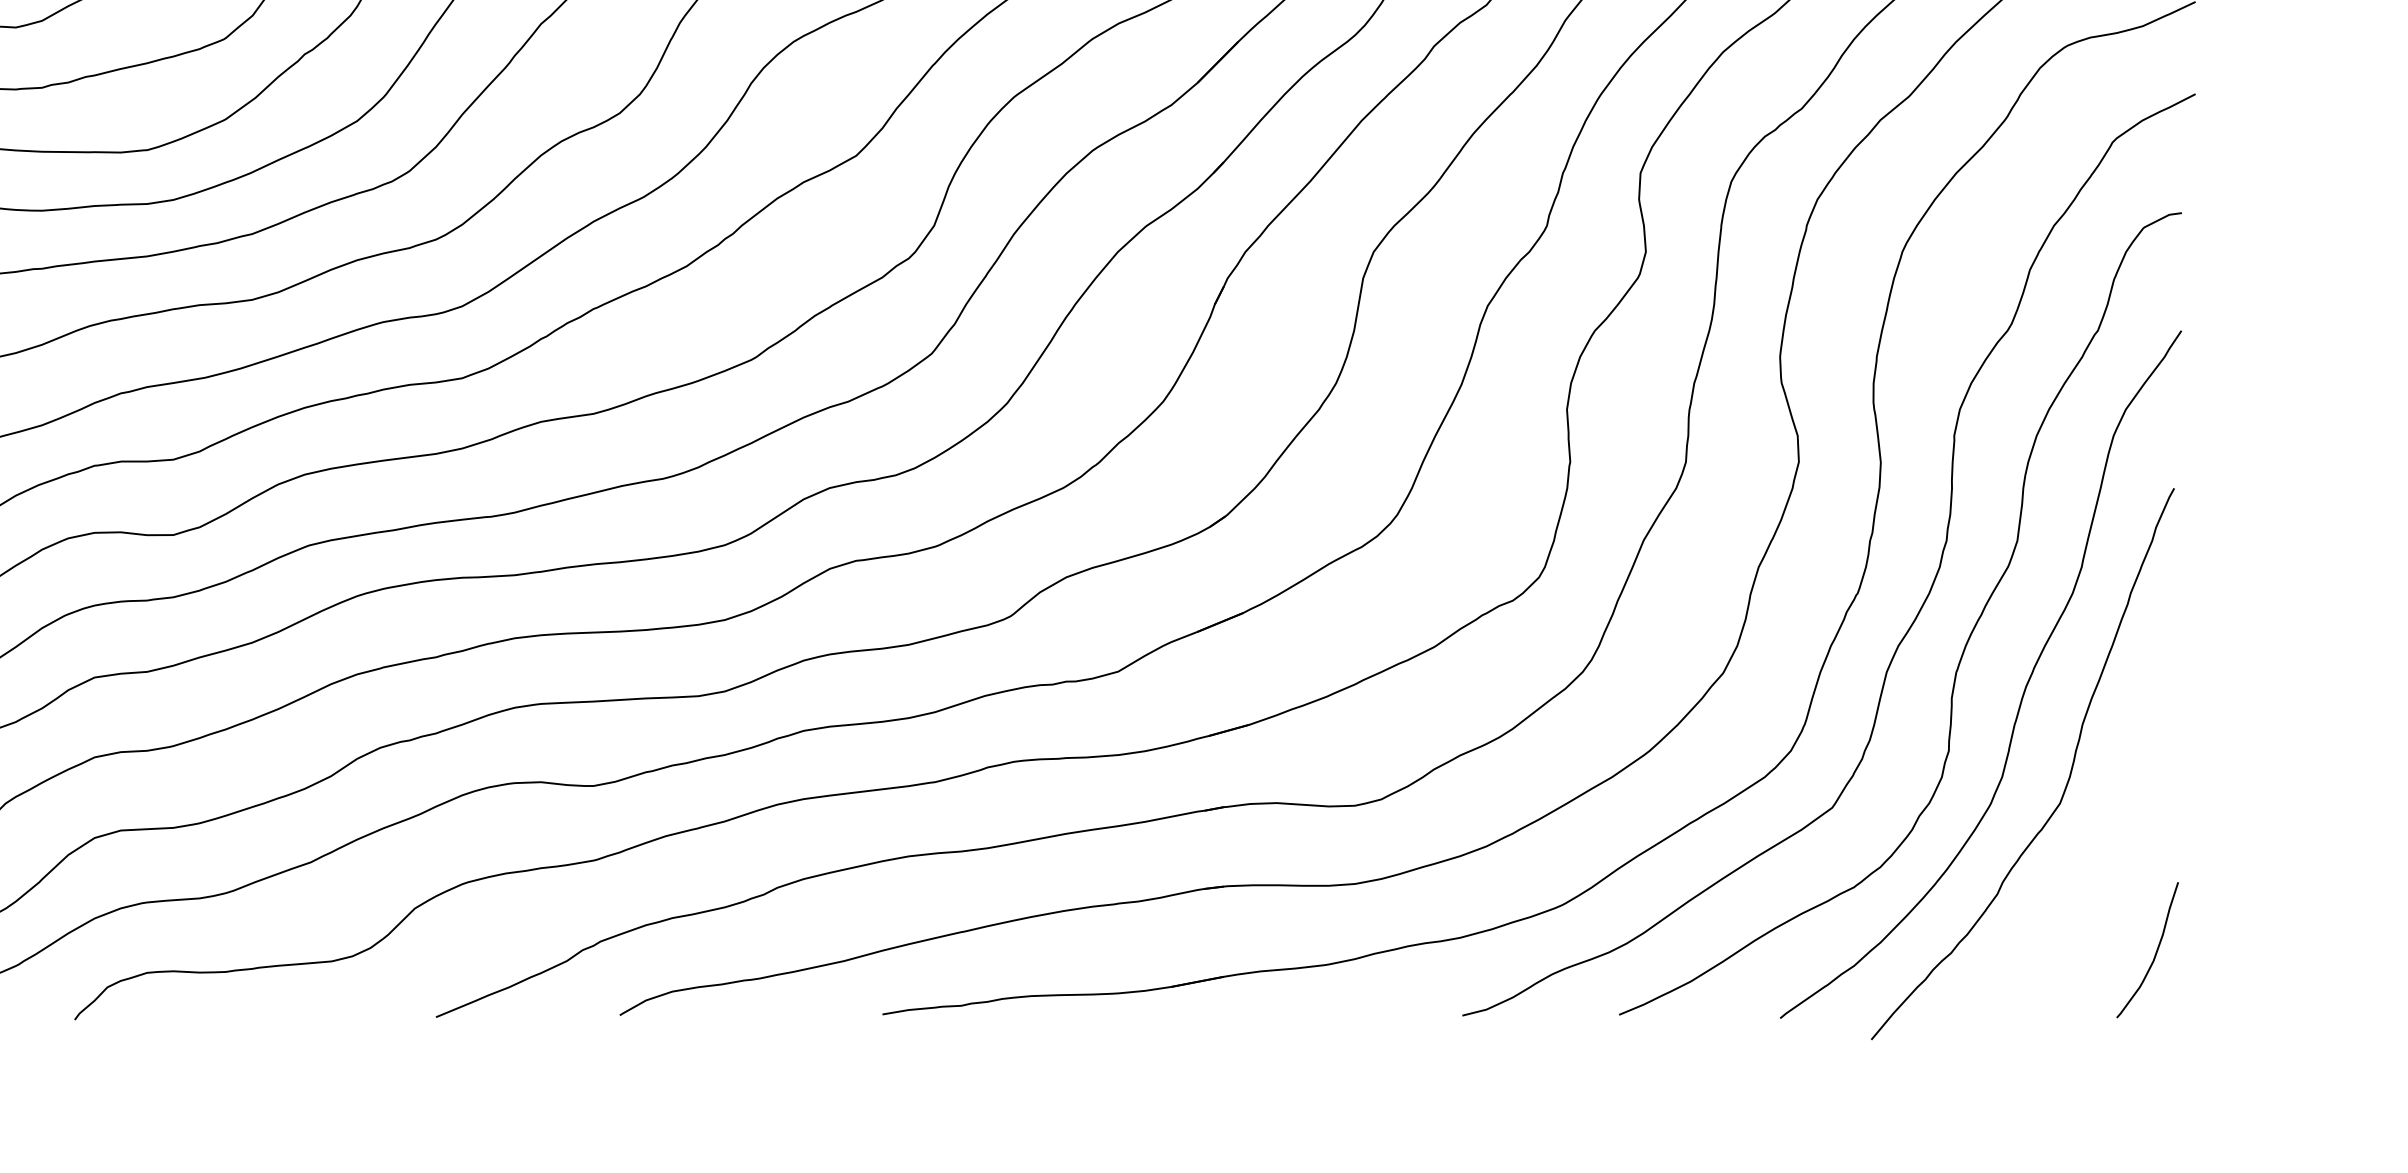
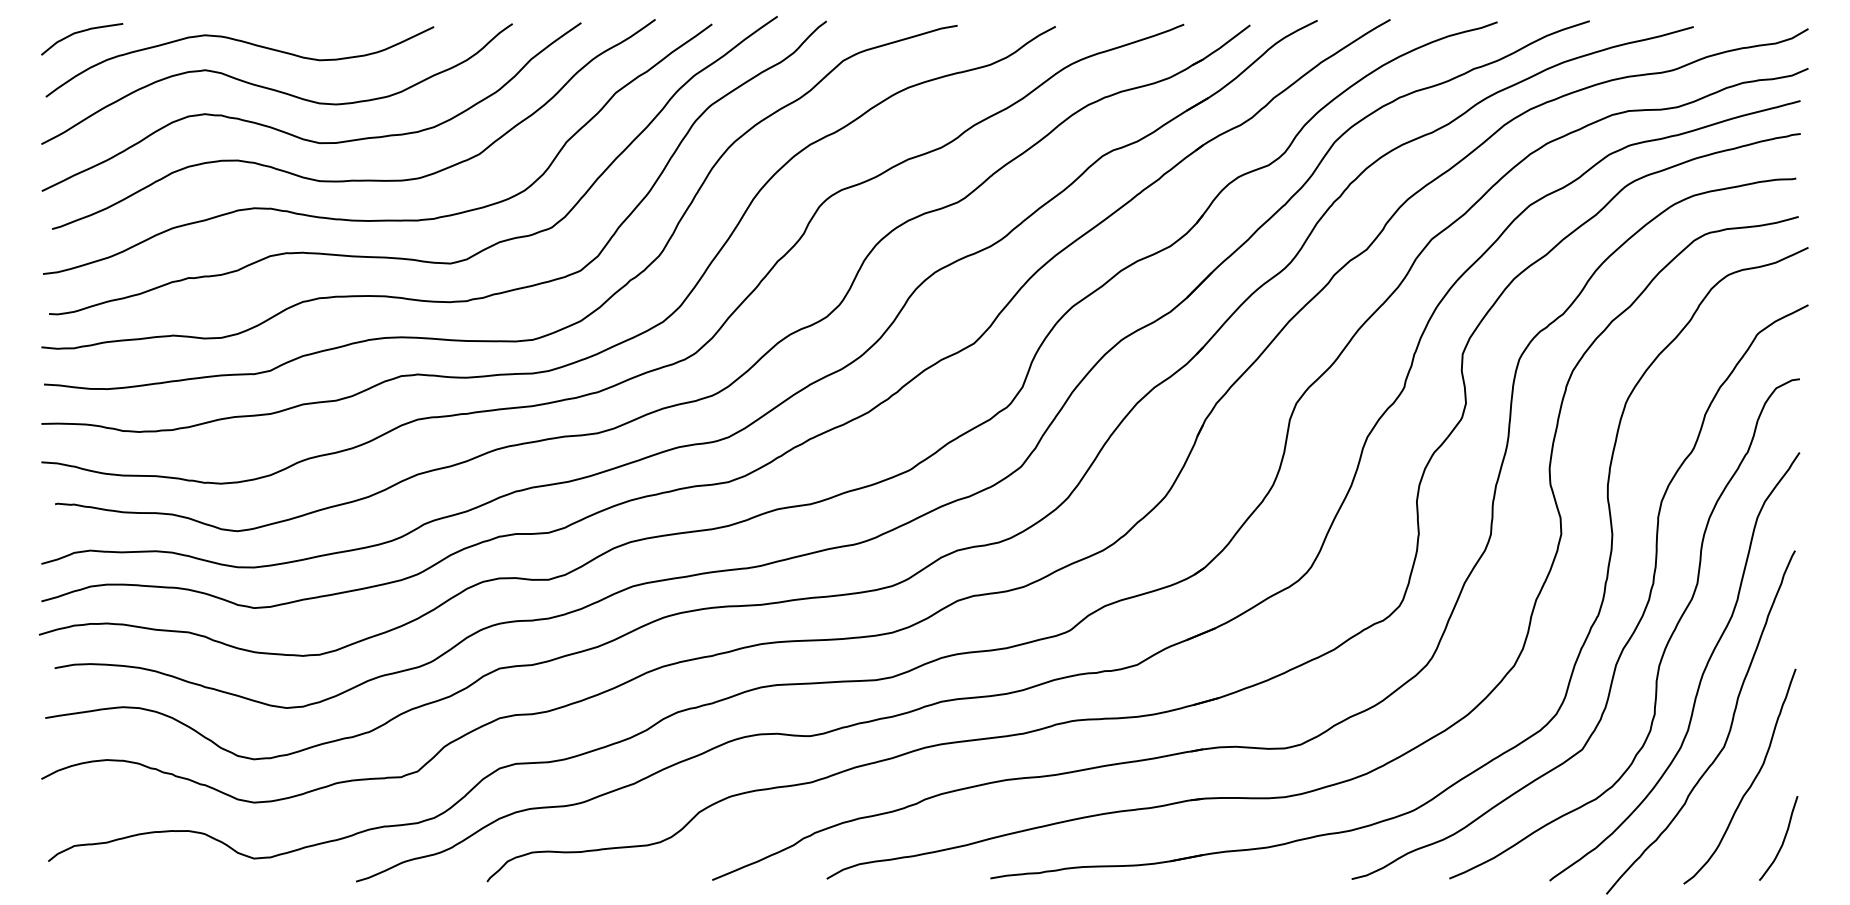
curve: (2104, 860) -> (1751, 782), added

